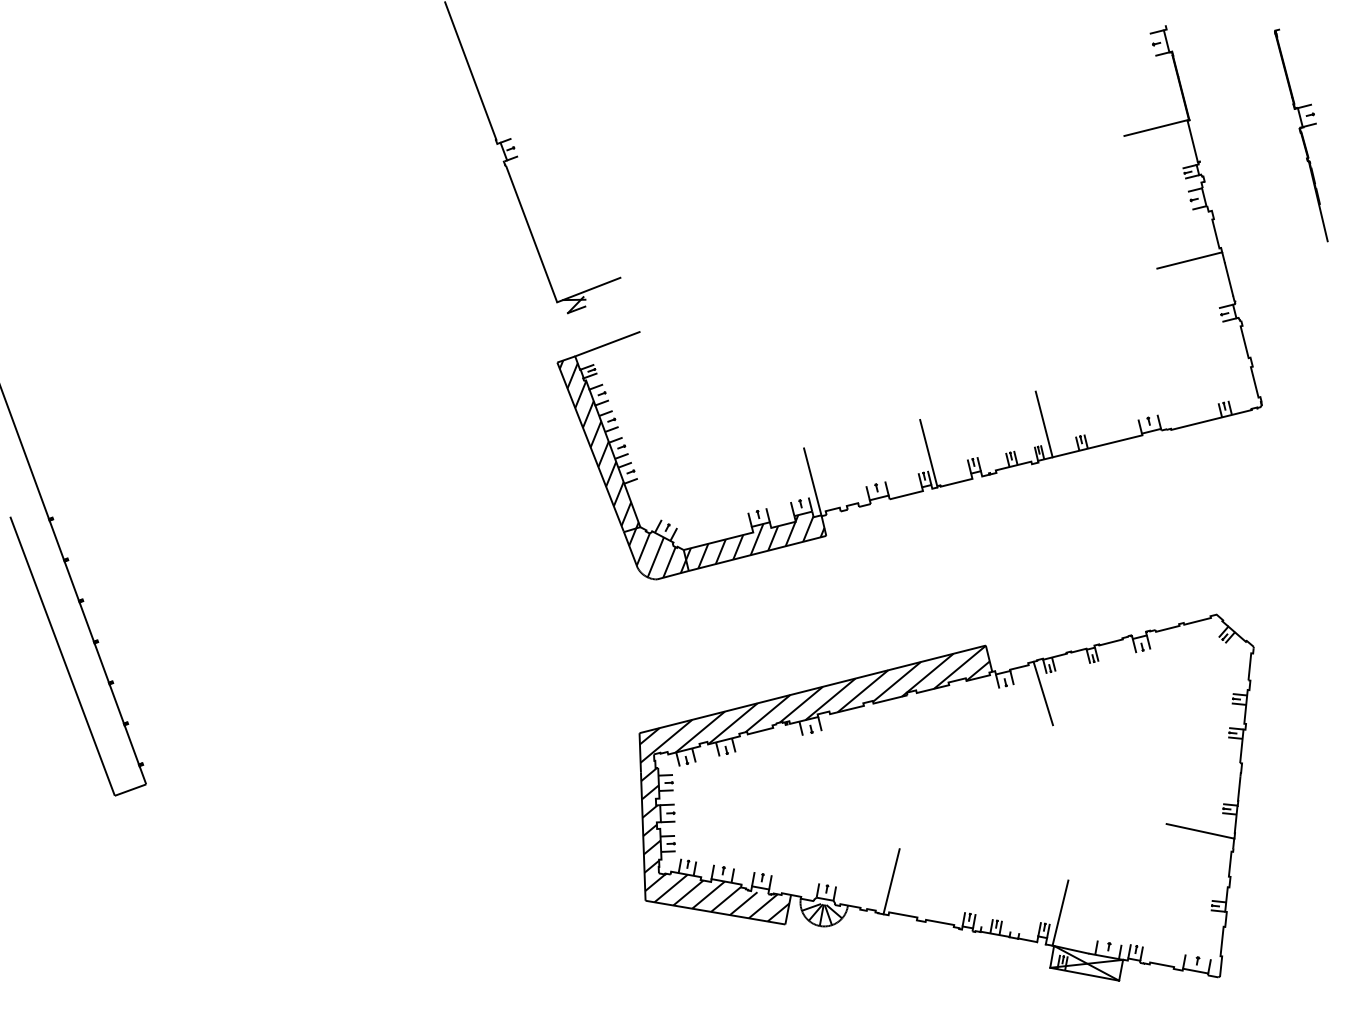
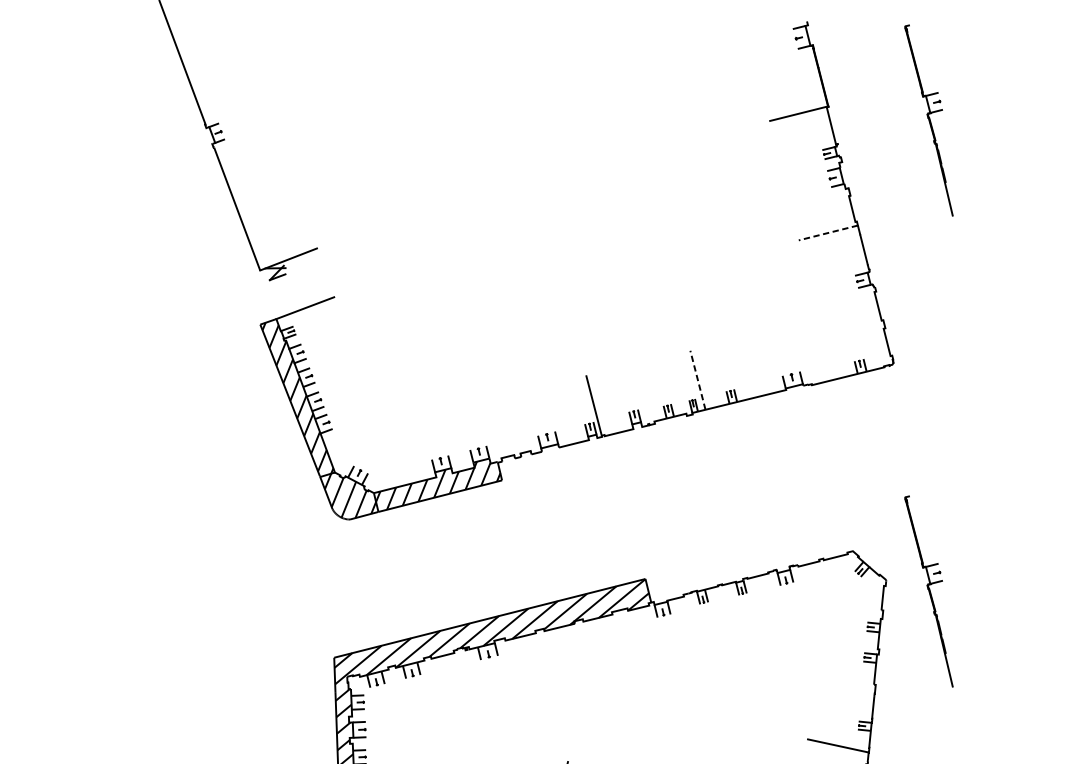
line: (1189, 260) -> (828, 232), solid -> dashed
line: (1044, 424) -> (698, 380), solid -> dashed
line: (812, 482) -> (489, 432), removed
part: (1301, 659) -> (929, 591), added
line: (1042, 693) -> (696, 622), removed

